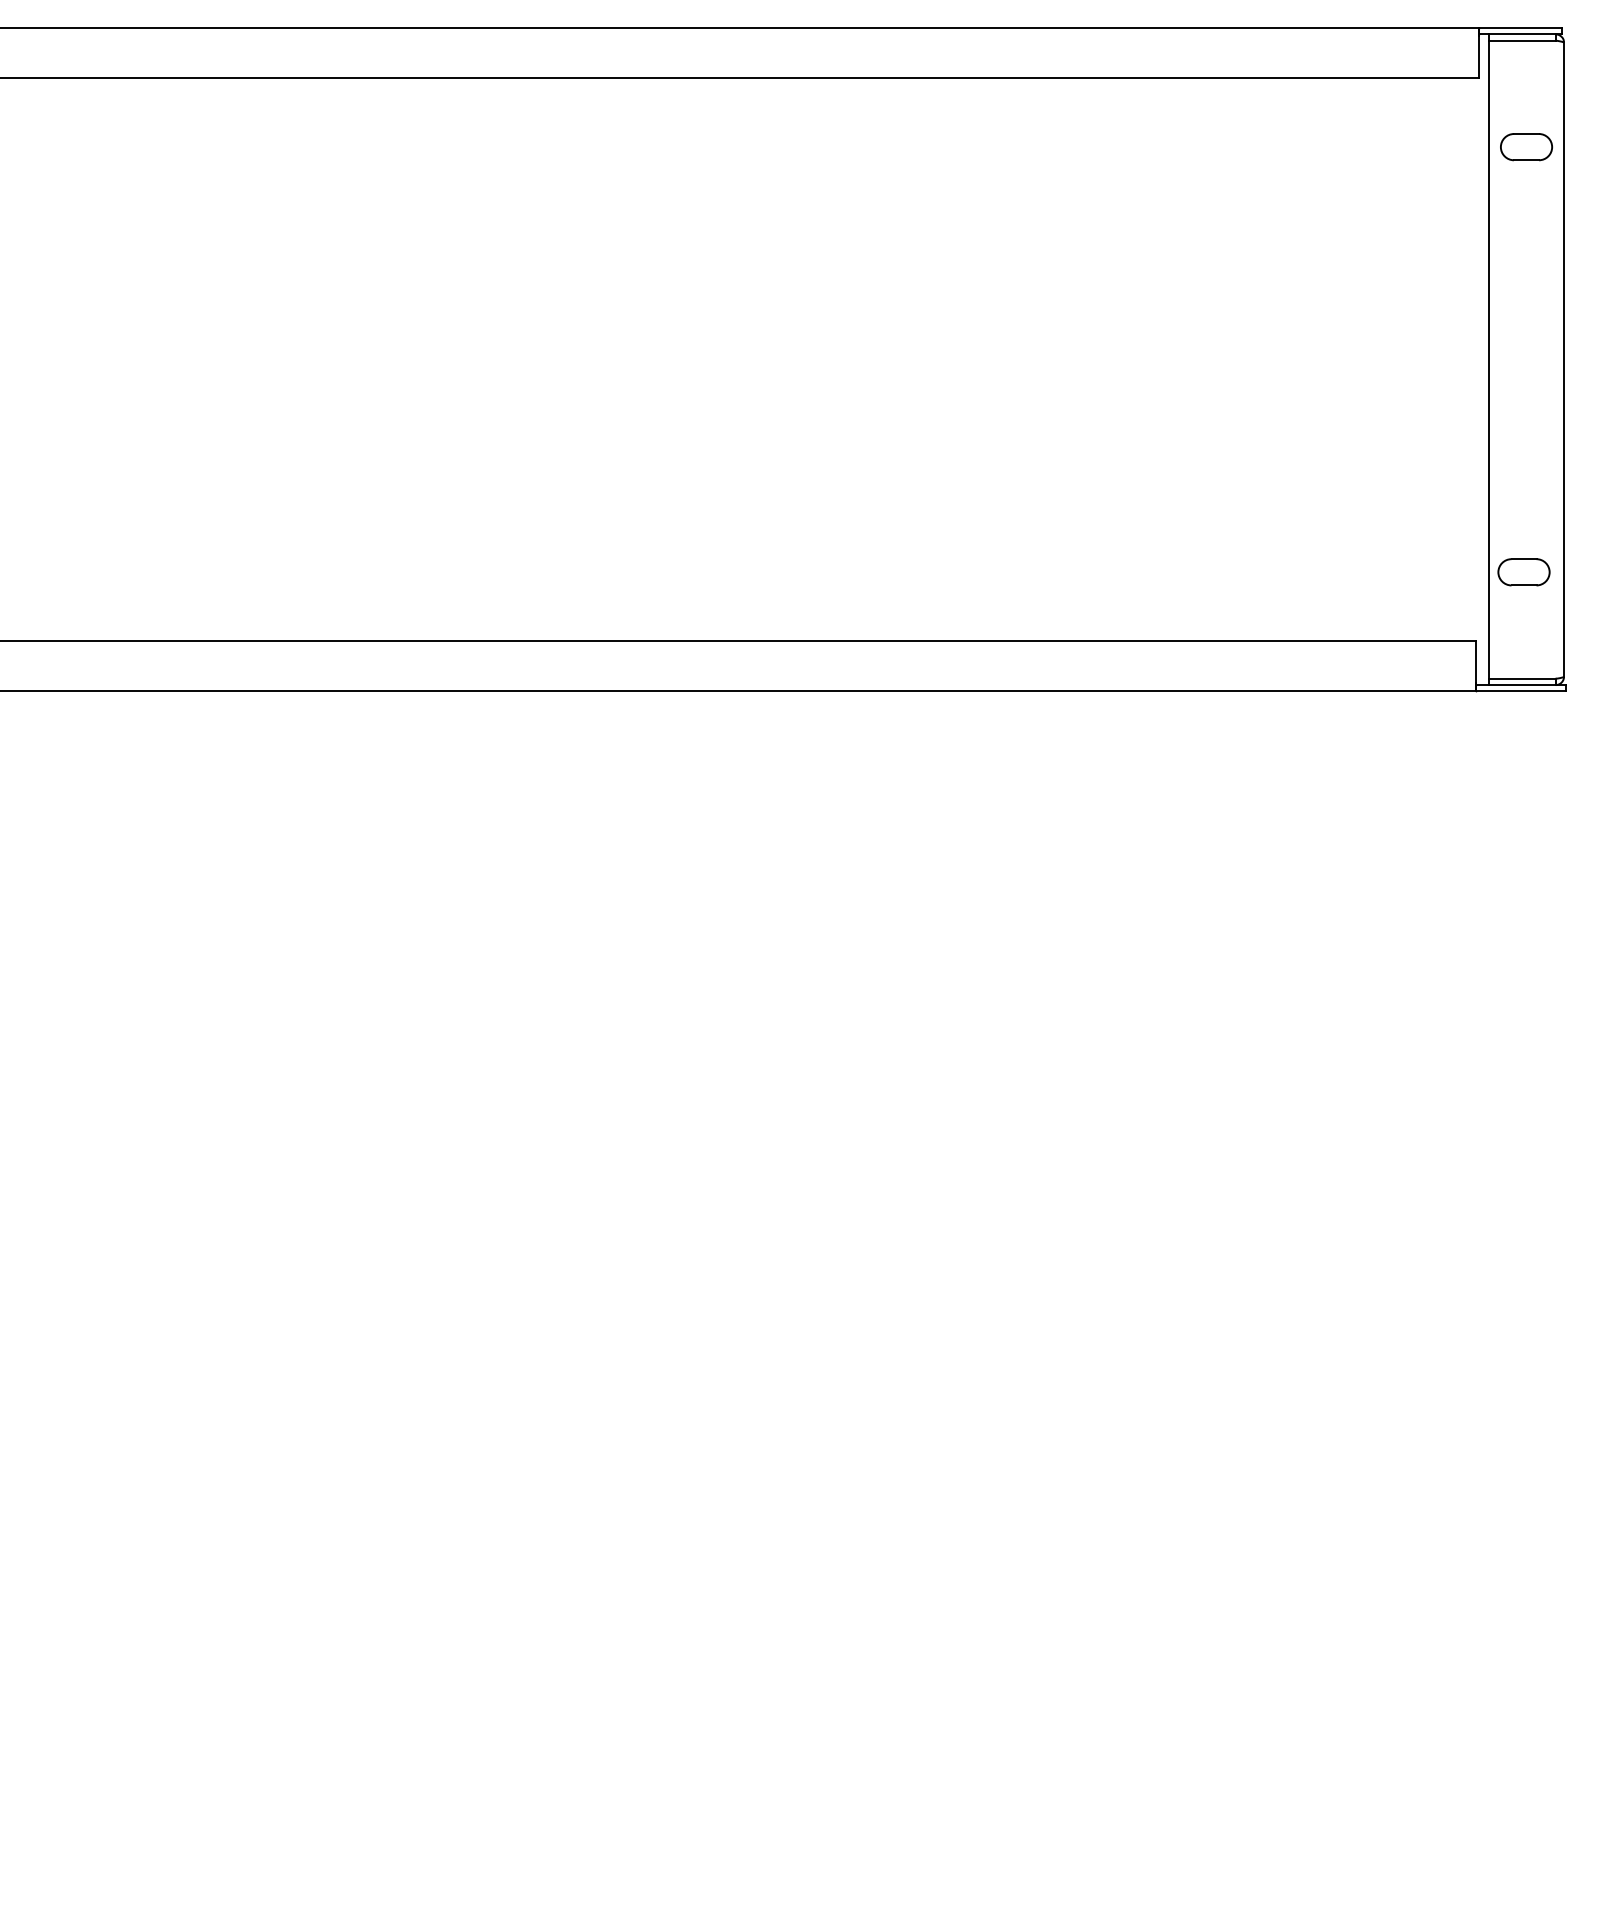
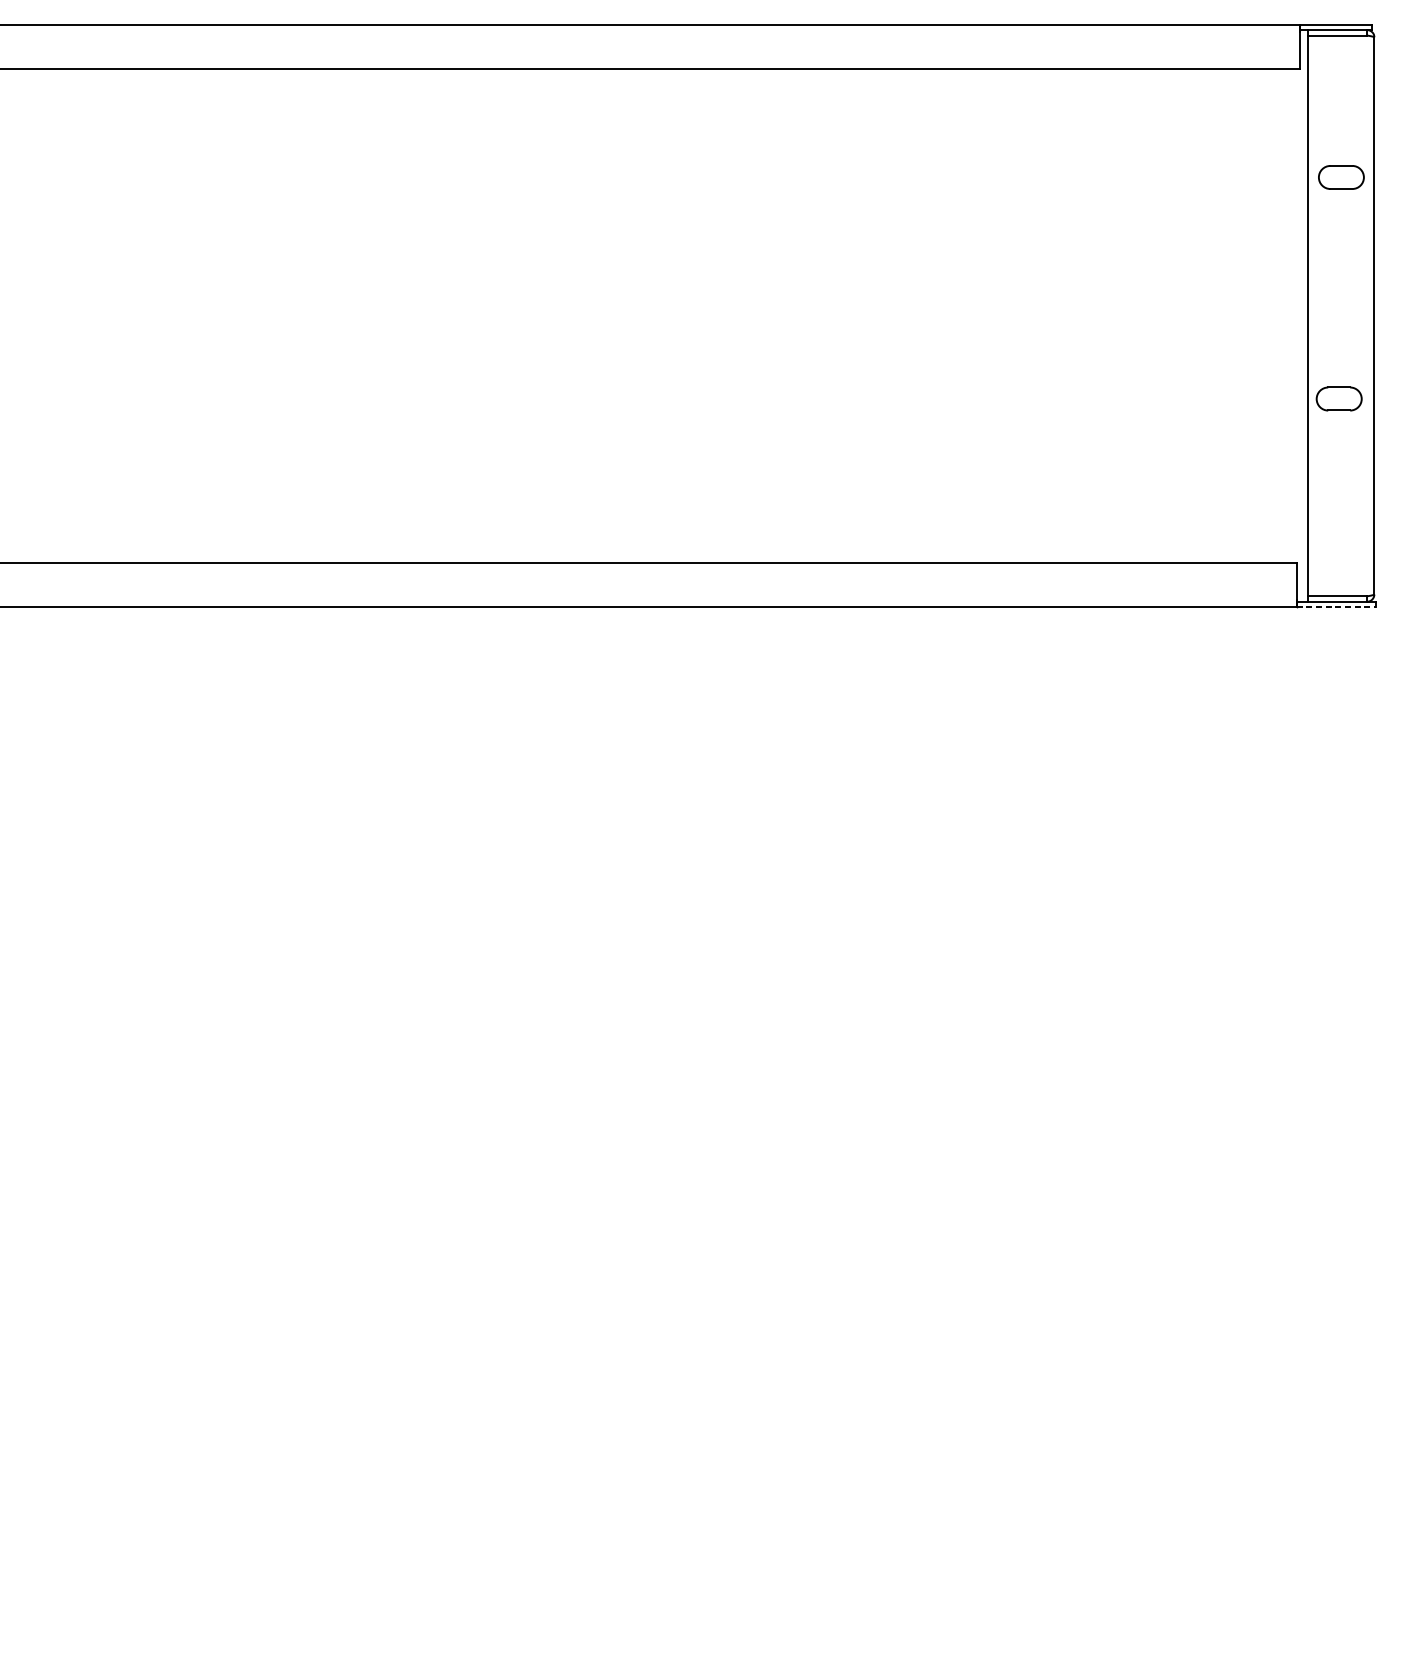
part: (1526, 147) -> (1341, 177), moved
part: (1523, 572) -> (1338, 399), moved
line: (1521, 691) -> (1337, 607), solid -> dashed

